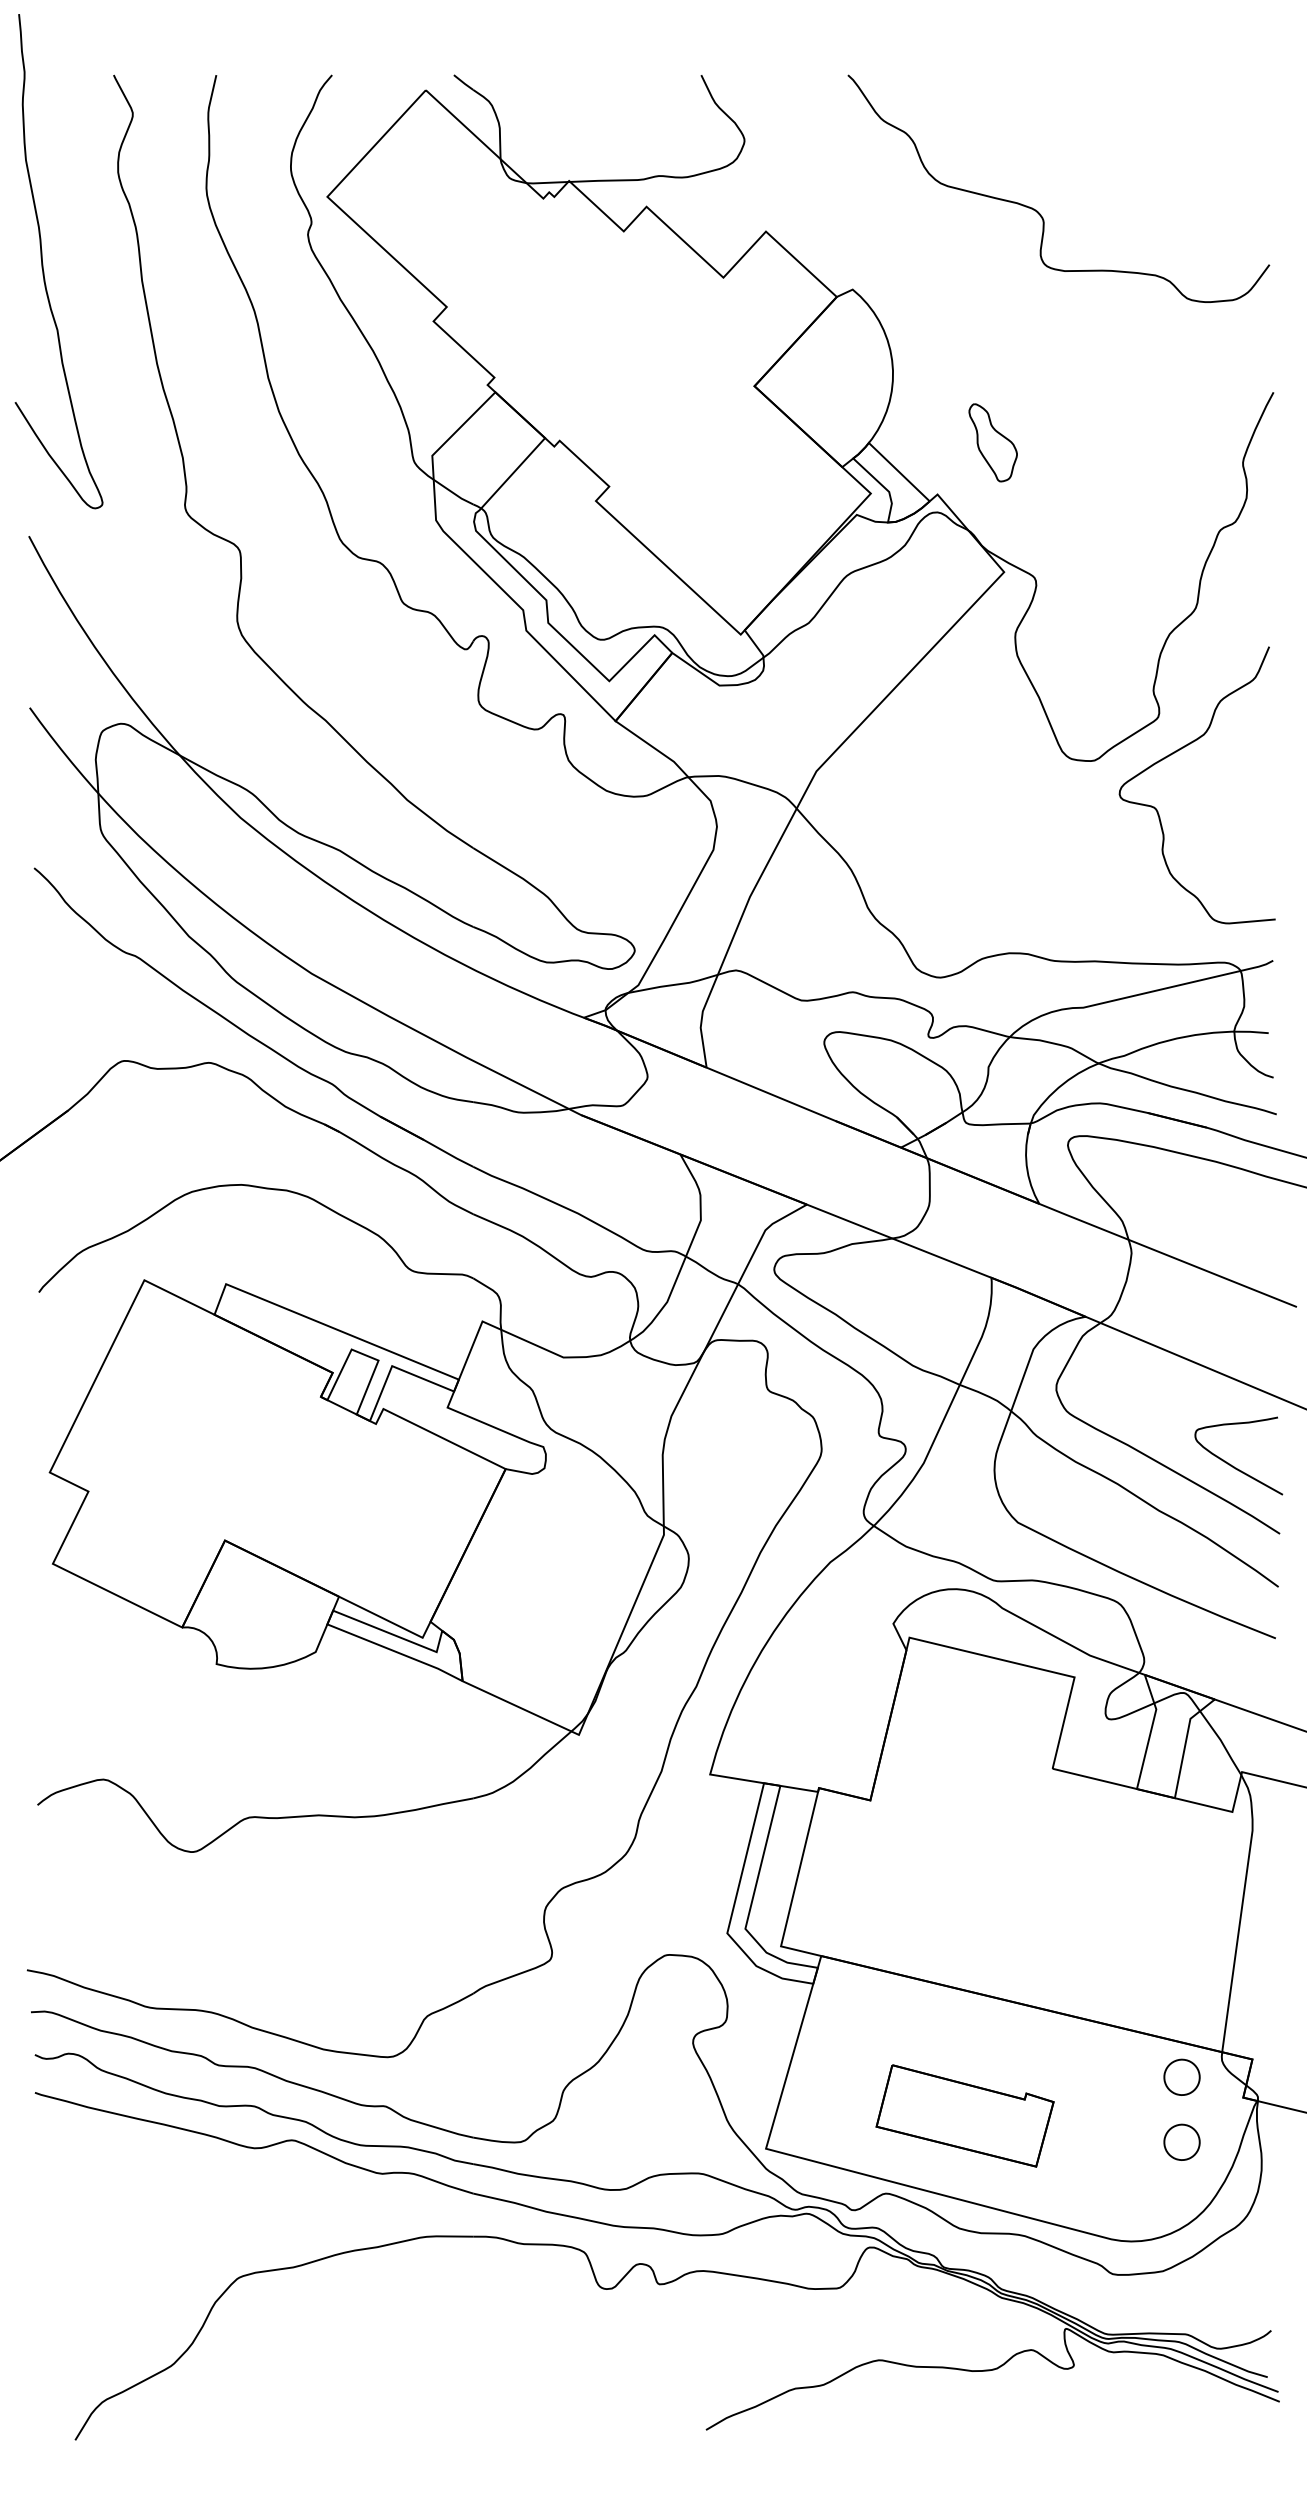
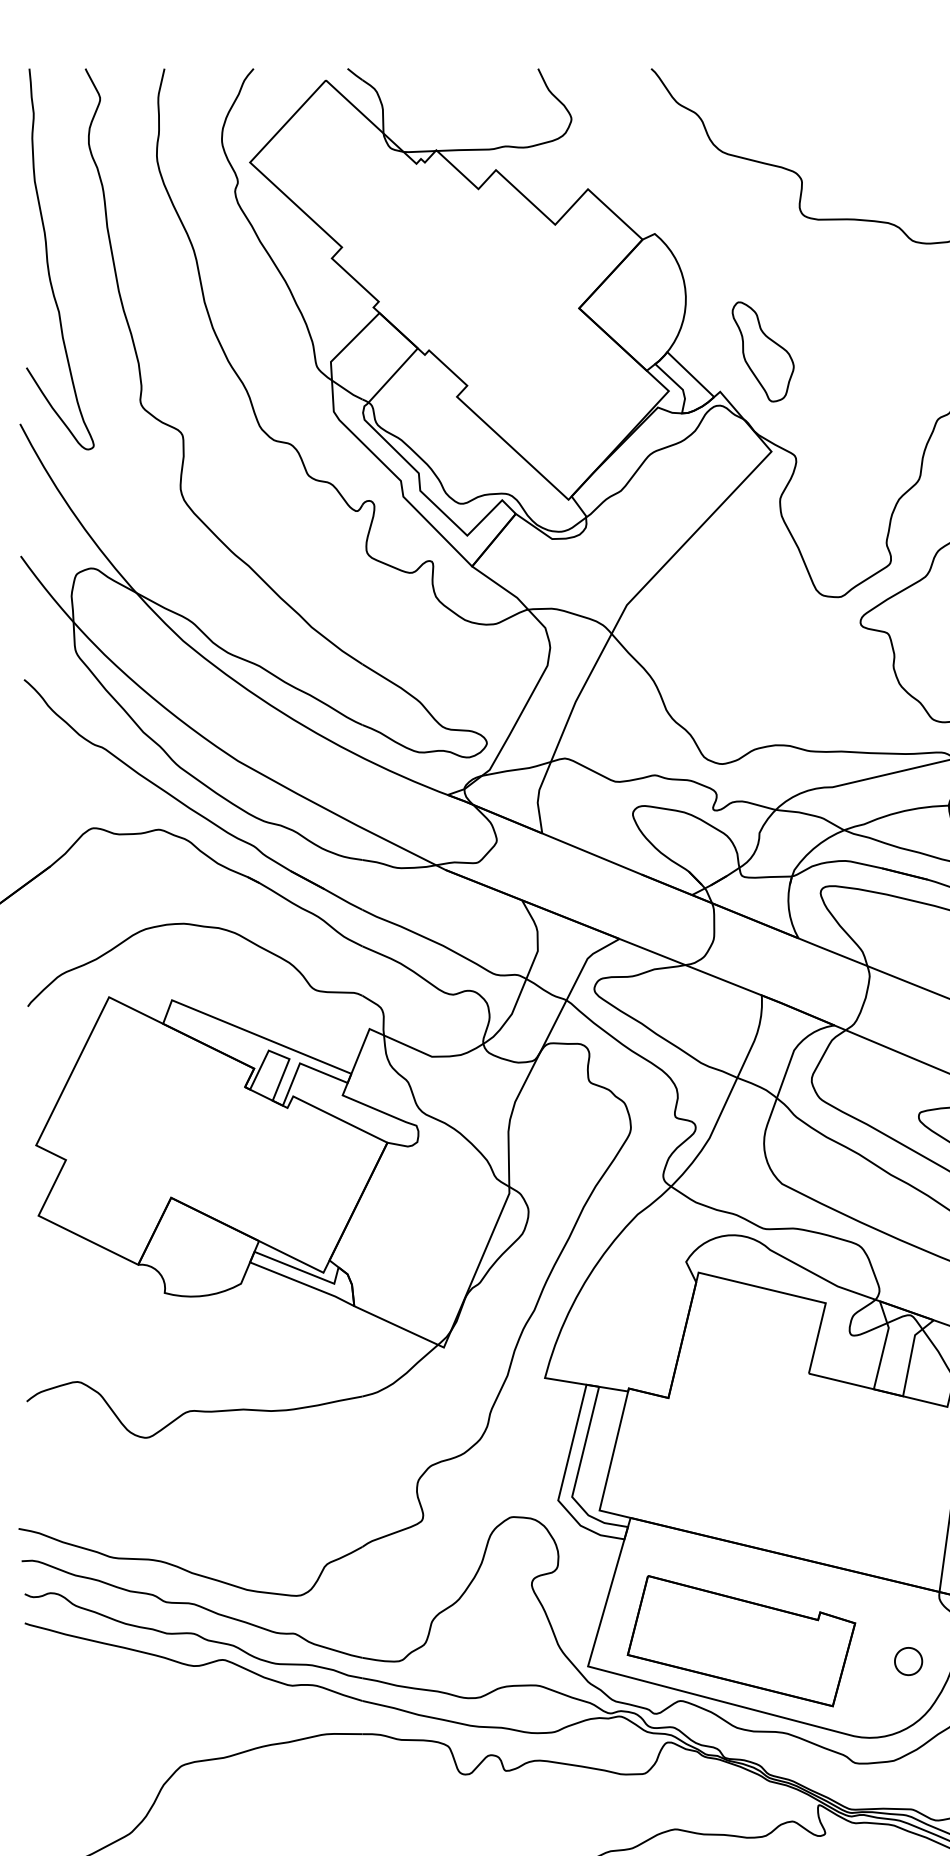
curve: (43, 263) -> (48, 260), moved
part: (992, 442) -> (762, 351), size x1.67
part: (1181, 2076) -> (908, 1610), removed
part: (964, 2115) -> (740, 1640), size x1.67

